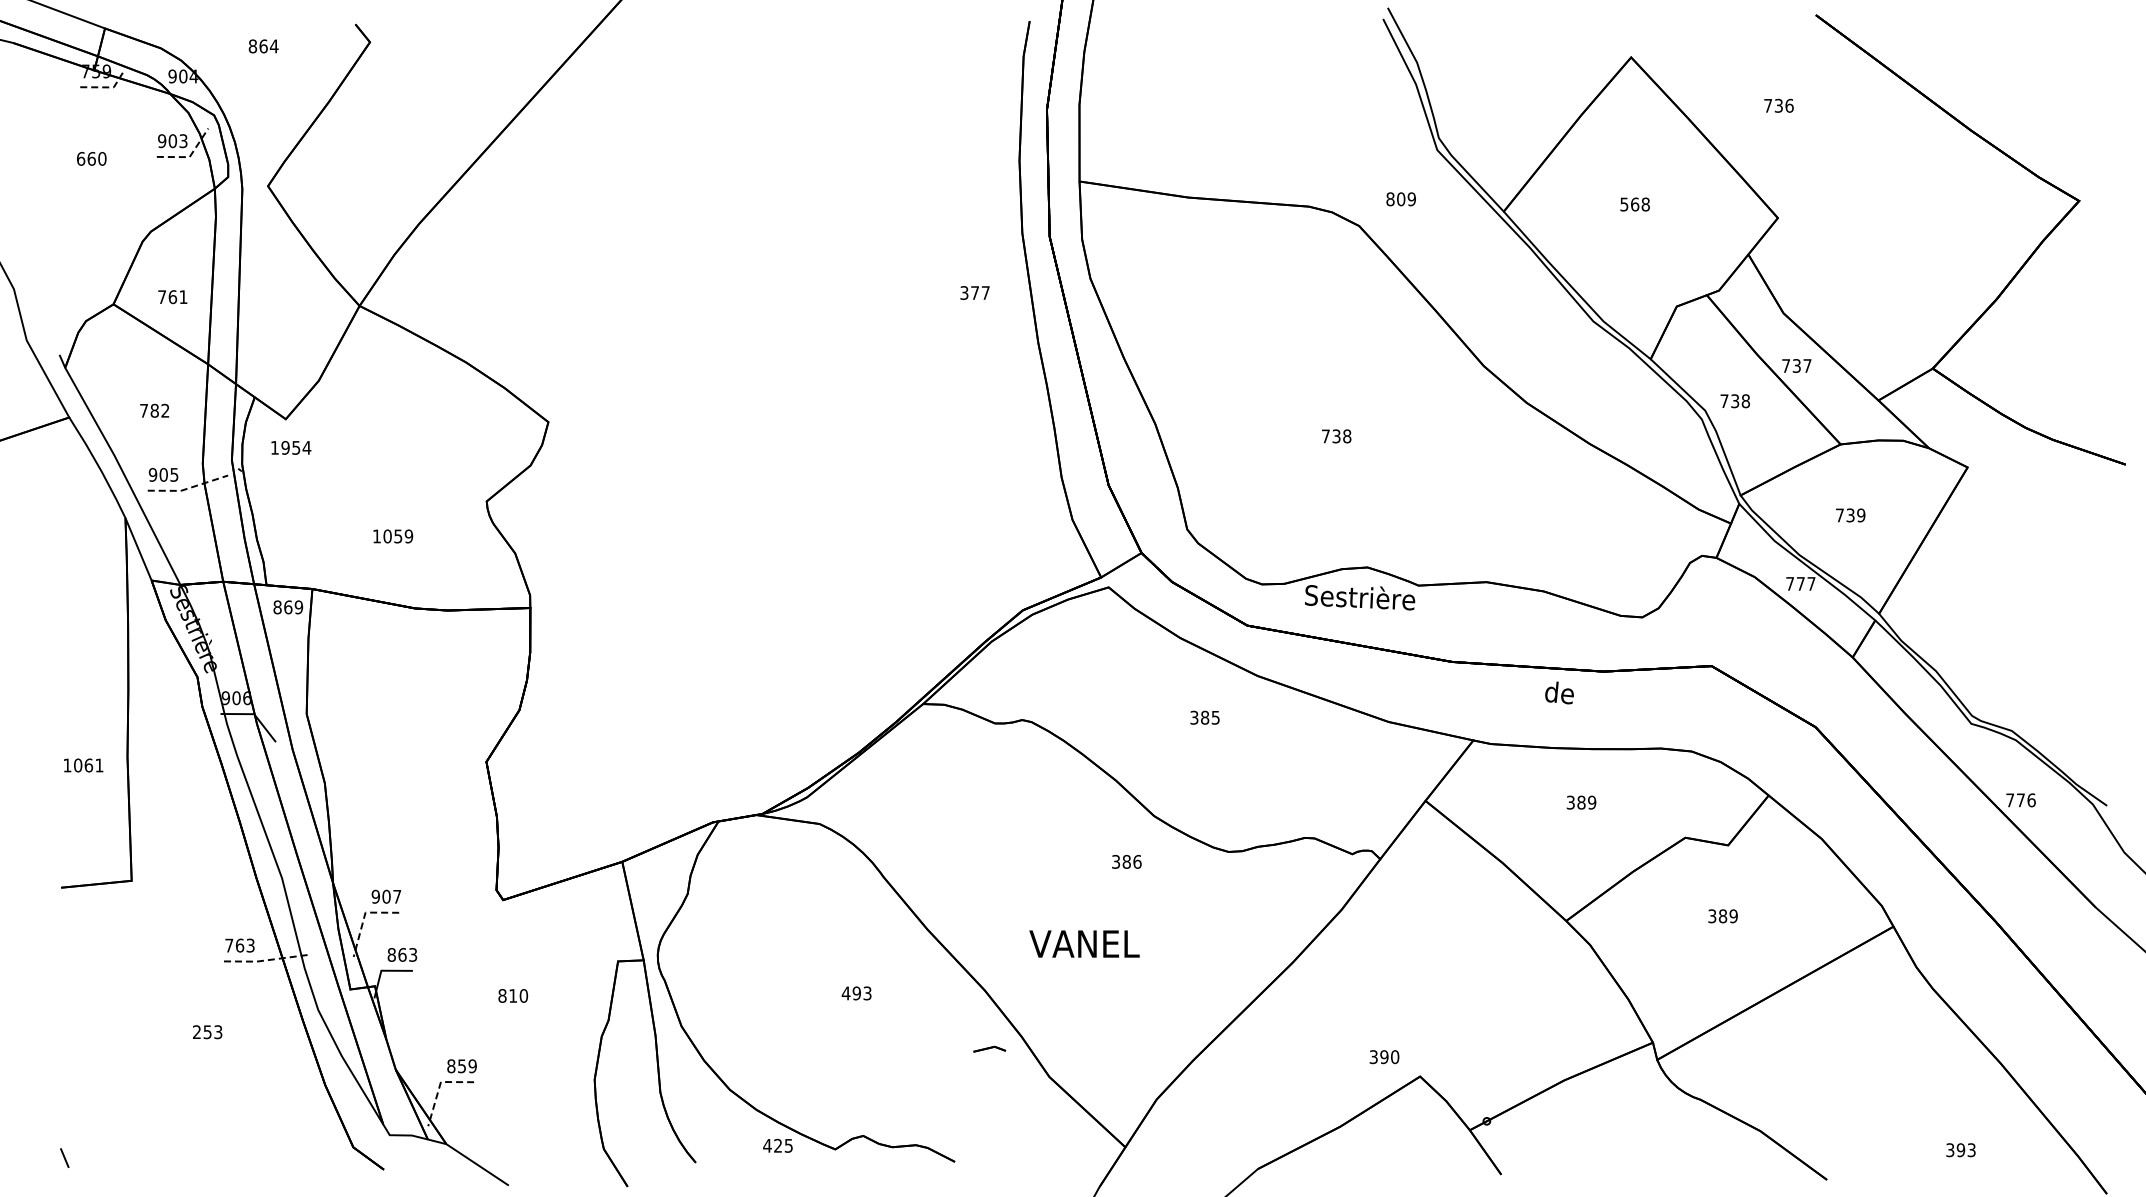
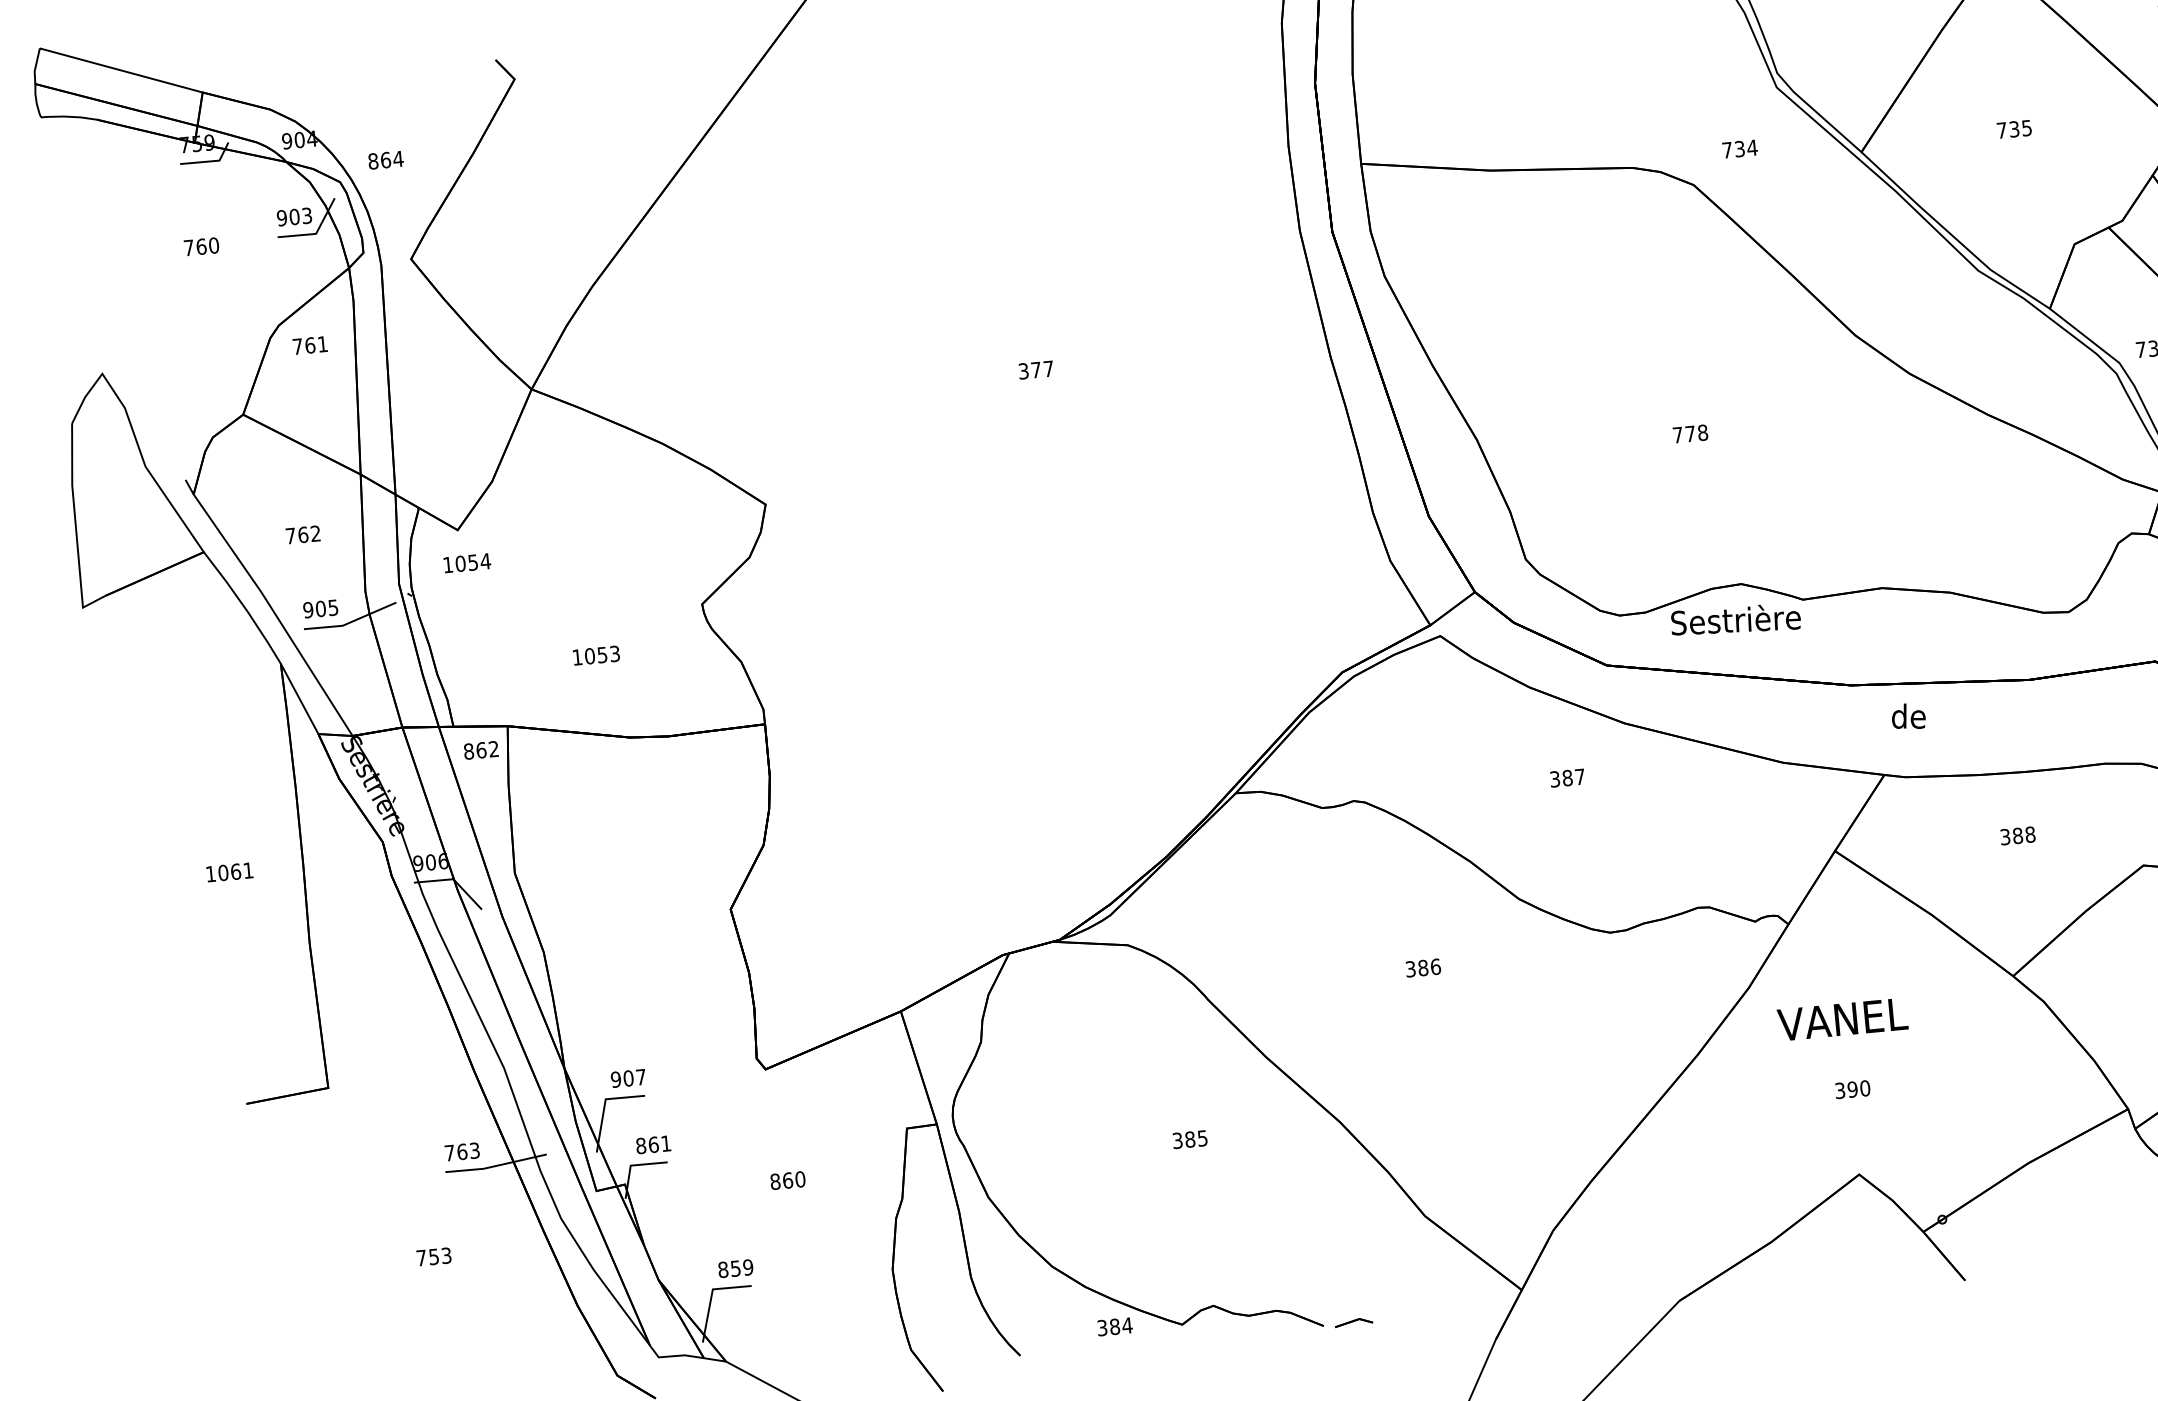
text: (263, 46) -> (385, 160), moved
line: (106, 87) -> (210, 161), dashed -> solid
line: (190, 156) -> (316, 233), dashed -> solid
text: (81, 158) -> (189, 247), 660 -> 760
text: (1401, 199) -> (1740, 149), 809 -> 734
text: (1634, 204) -> (2013, 129), 568 -> 735
text: (974, 292) -> (1035, 369), moved
text: (172, 297) -> (309, 345), moved
text: (154, 410) -> (302, 534), 782 -> 762
text: (1336, 436) -> (1690, 434), 738 -> 778
text: (285, 447) -> (460, 563), 1954 -> 1054
line: (188, 488) -> (351, 622), dashed -> solid
text: (408, 536) -> (614, 654), 1059 -> 1053
text: (298, 607) -> (493, 749), 869 -> 862
text: (1559, 692) -> (1908, 716), moved
text: (1215, 717) -> (1579, 776), 385 -> 387
text: (83, 765) -> (229, 872), moved
text: (1592, 802) -> (2030, 834), 389 -> 388
text: (1126, 861) -> (1422, 967), moved
line: (364, 918) -> (605, 1106), dashed -> solid
text: (1084, 943) -> (1842, 1018), moved
text: (413, 954) -> (666, 1143), 863 -> 861
line: (267, 960) -> (496, 1166), dashed -> solid
text: (856, 993) -> (1189, 1139), 493 -> 385
text: (513, 995) -> (788, 1180), 810 -> 860
text: (196, 1031) -> (420, 1257), 253 -> 753
part: (989, 1048) -> (1353, 1321), moved
text: (1384, 1057) -> (1852, 1090), moved
line: (439, 1087) -> (711, 1296), dashed -> solid
text: (778, 1145) -> (1115, 1326), 425 -> 384

